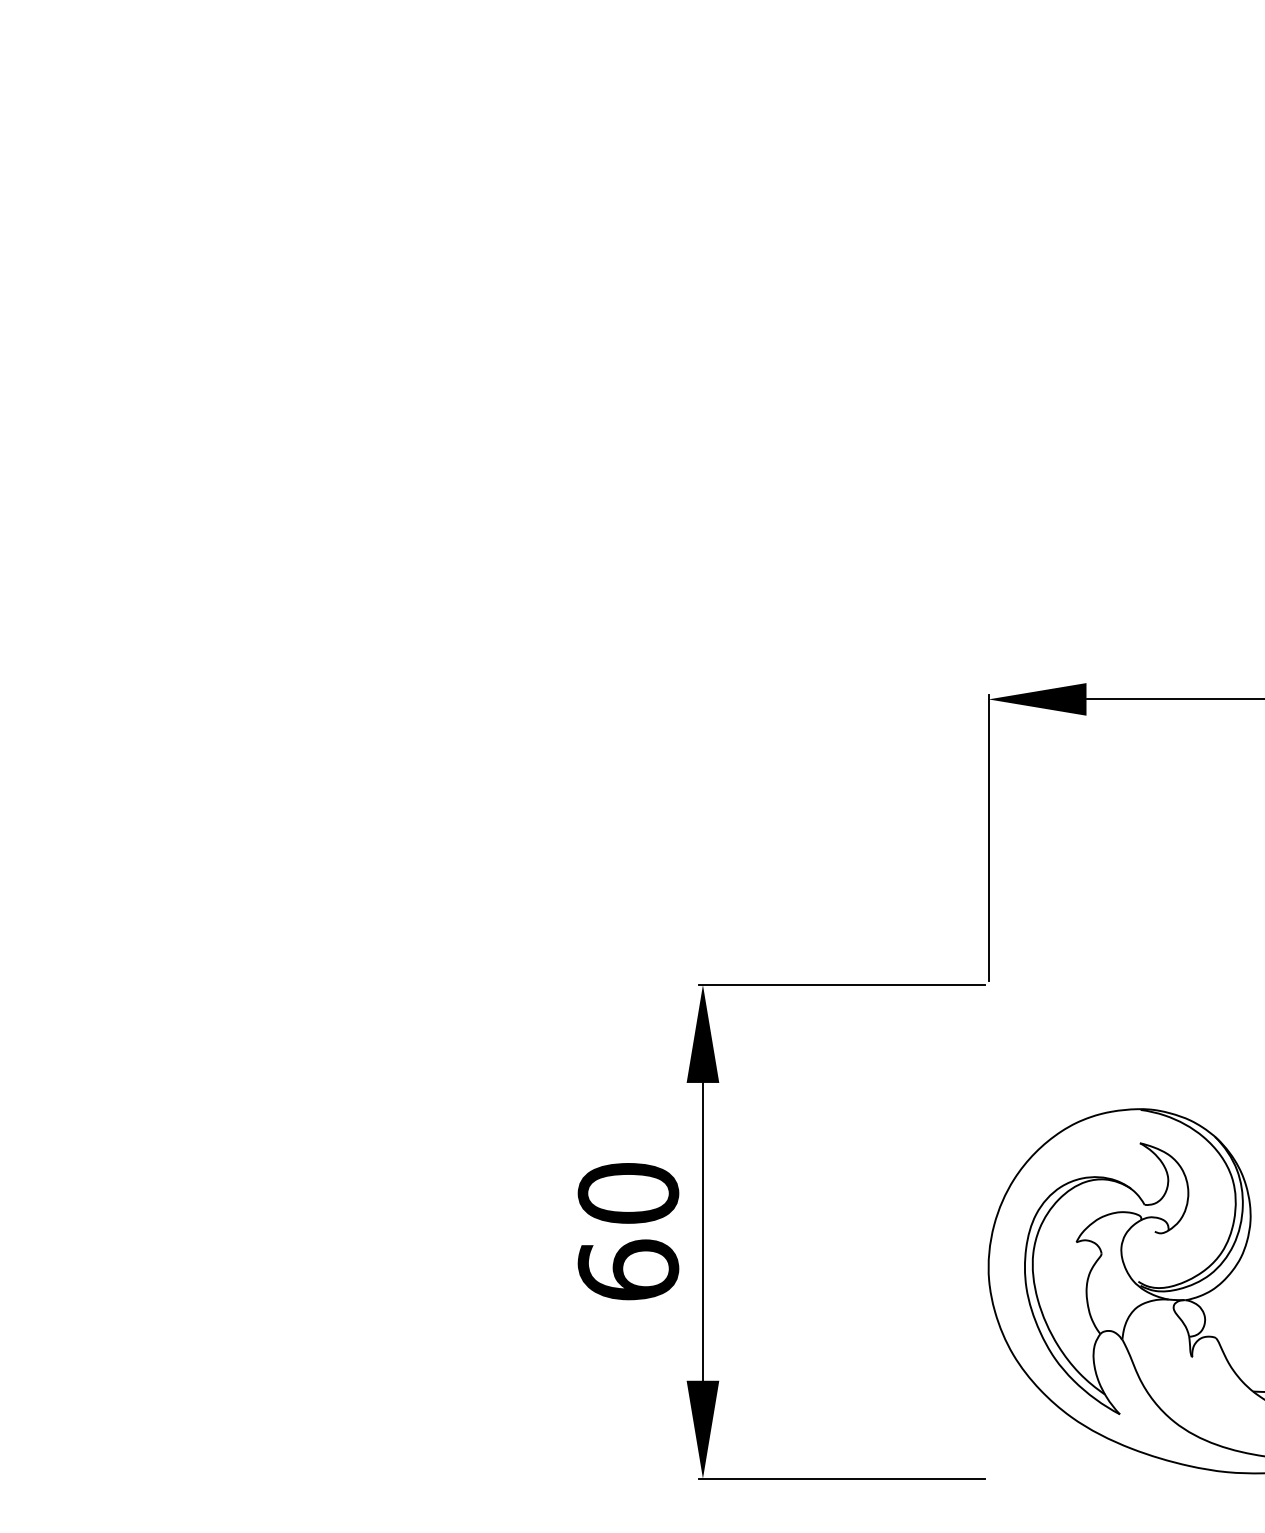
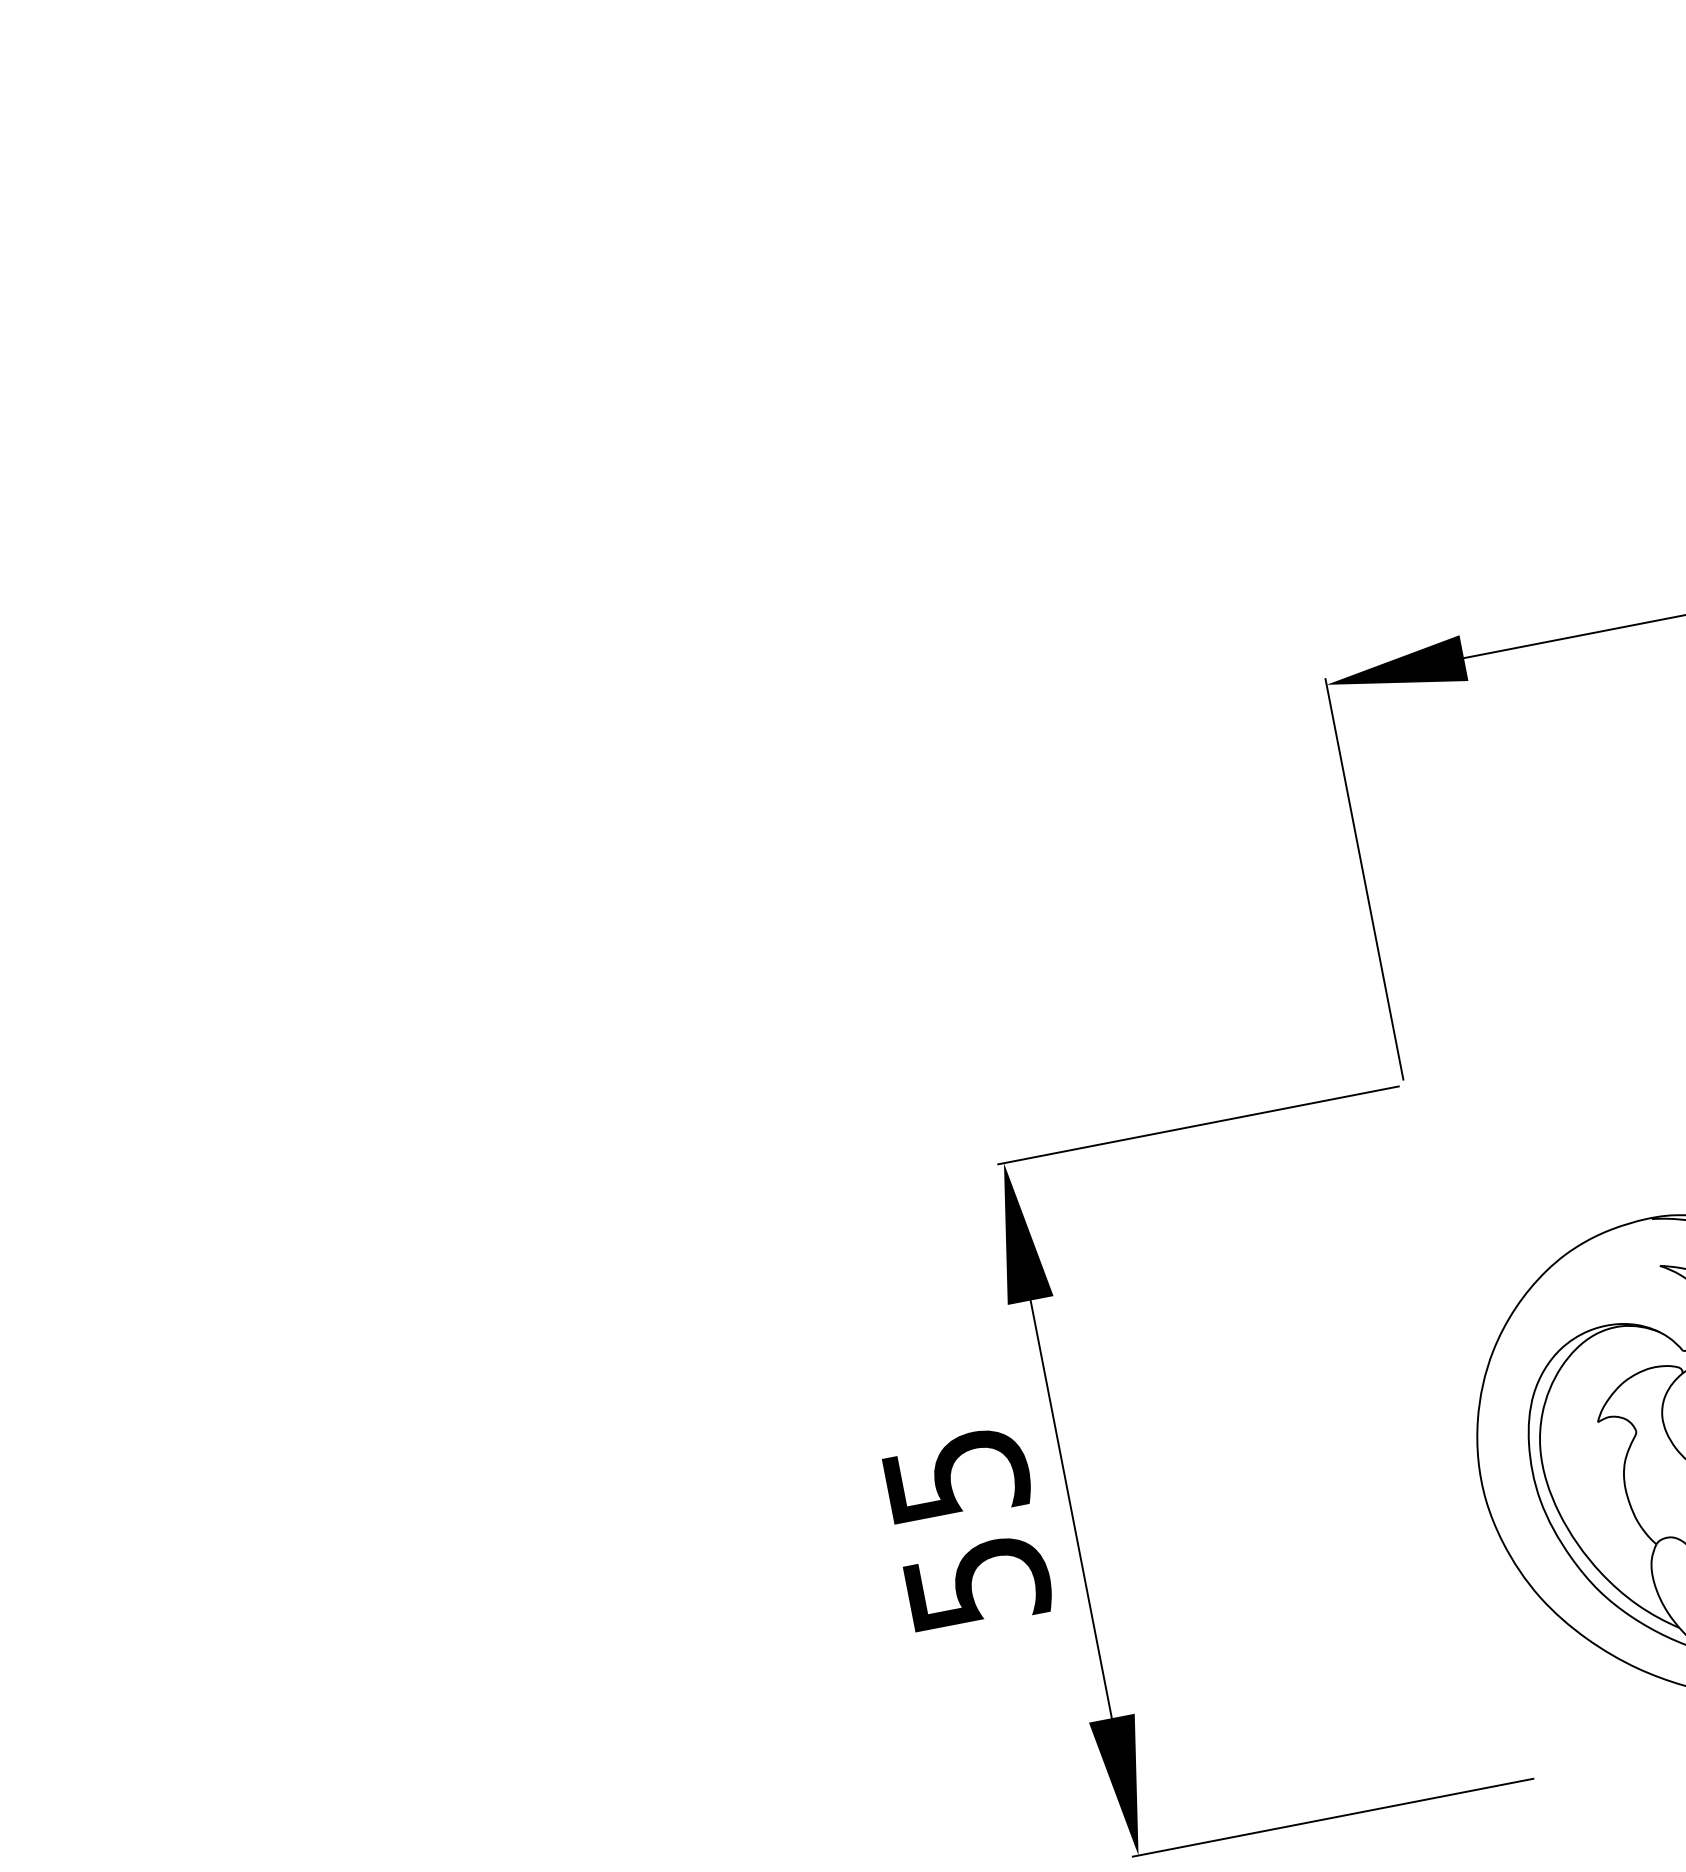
text: (628, 1231) -> (966, 1529), 60 -> 55

